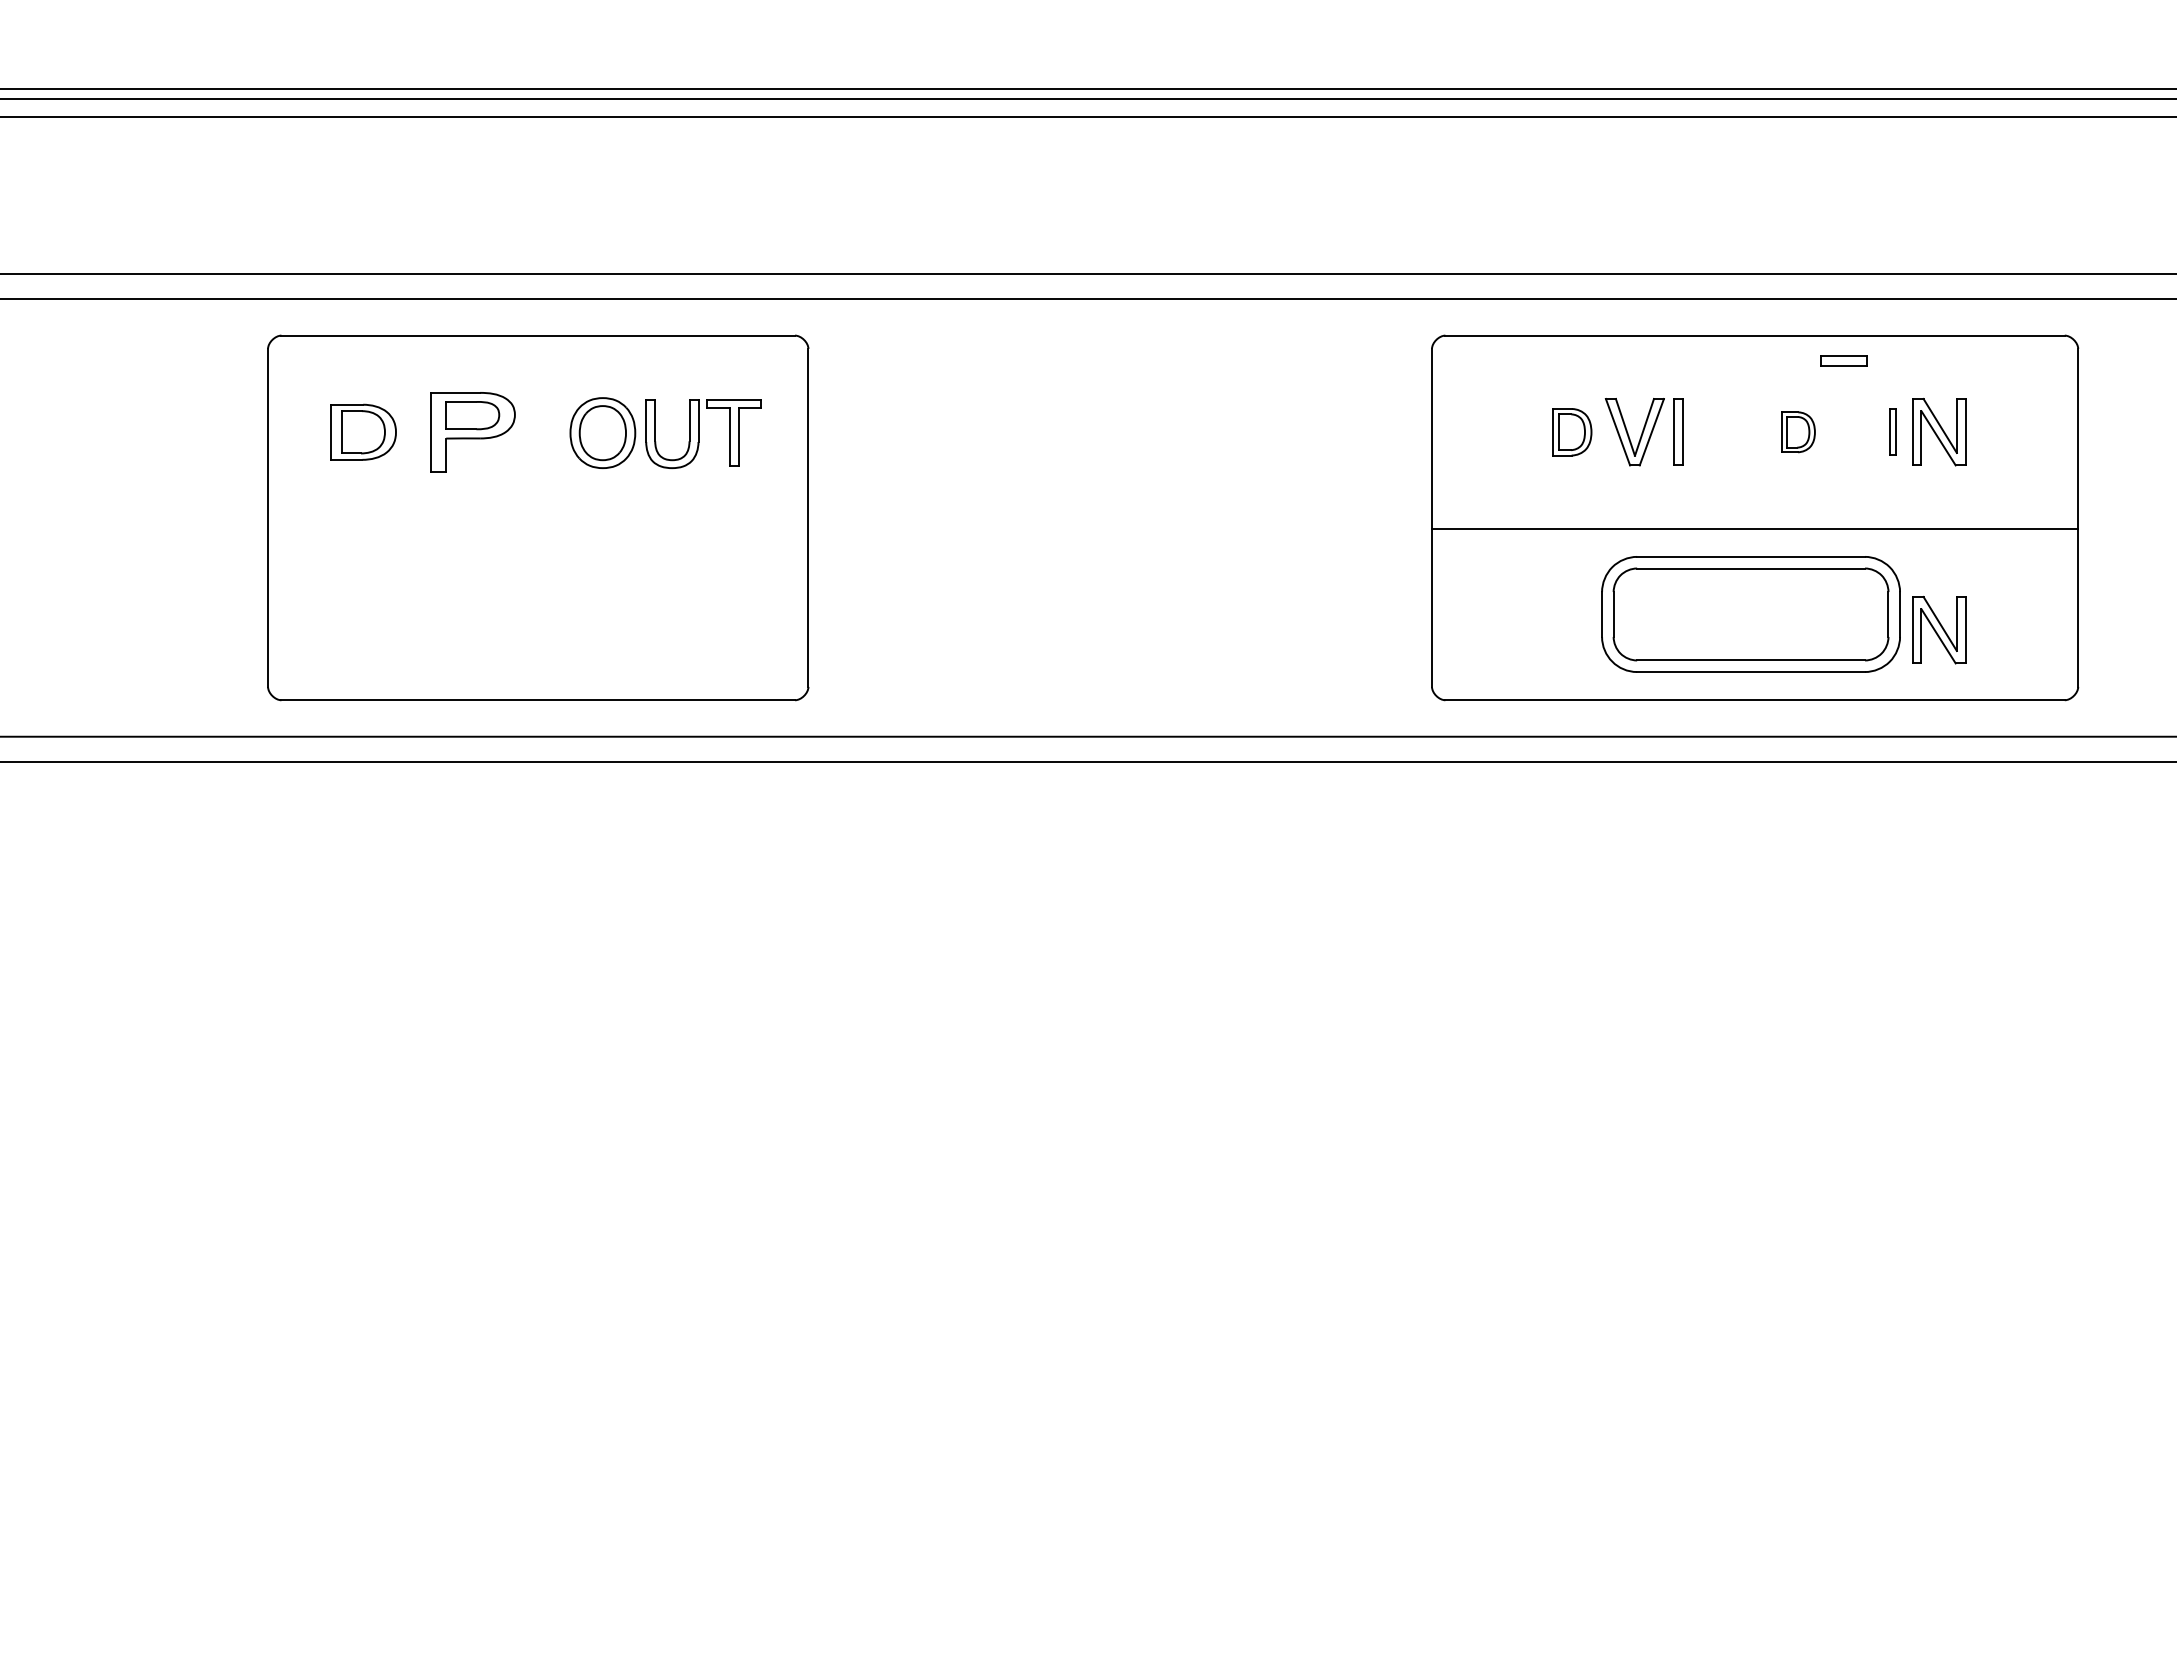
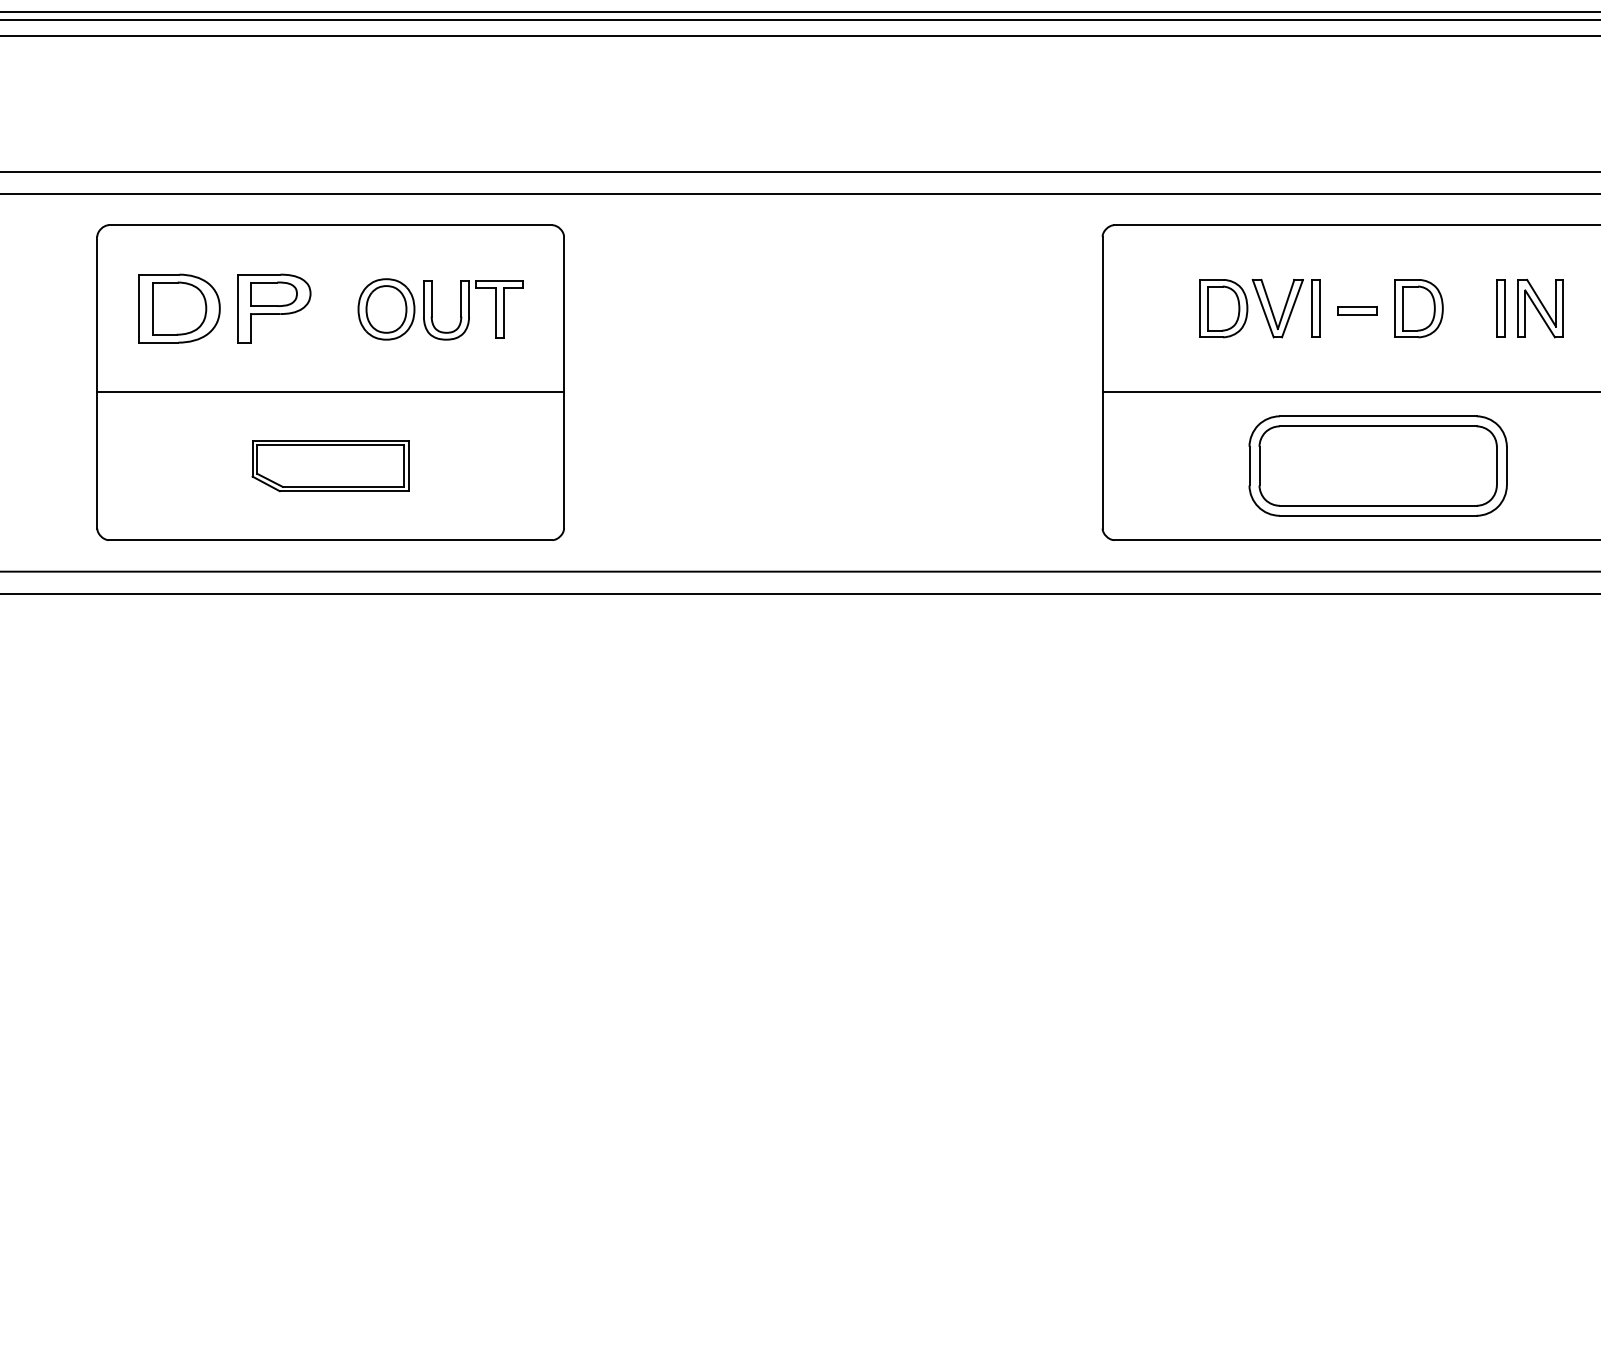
part: (1843, 360) -> (1356, 310), moved
part: (1892, 431) -> (1500, 308), size x1.43
part: (363, 432) -> (179, 308), size x1.43
part: (1572, 432) -> (1223, 308), size x1.43
part: (1798, 432) -> (1419, 308), size x1.67
line: (538, 528) -> (330, 391), added
part: (538, 614) -> (330, 466), added
part: (1939, 629) -> (1540, 479), removed

